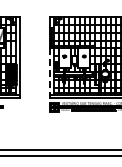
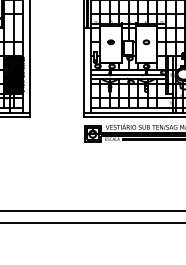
line: (49, 72) -> (83, 71), dashed -> solid

